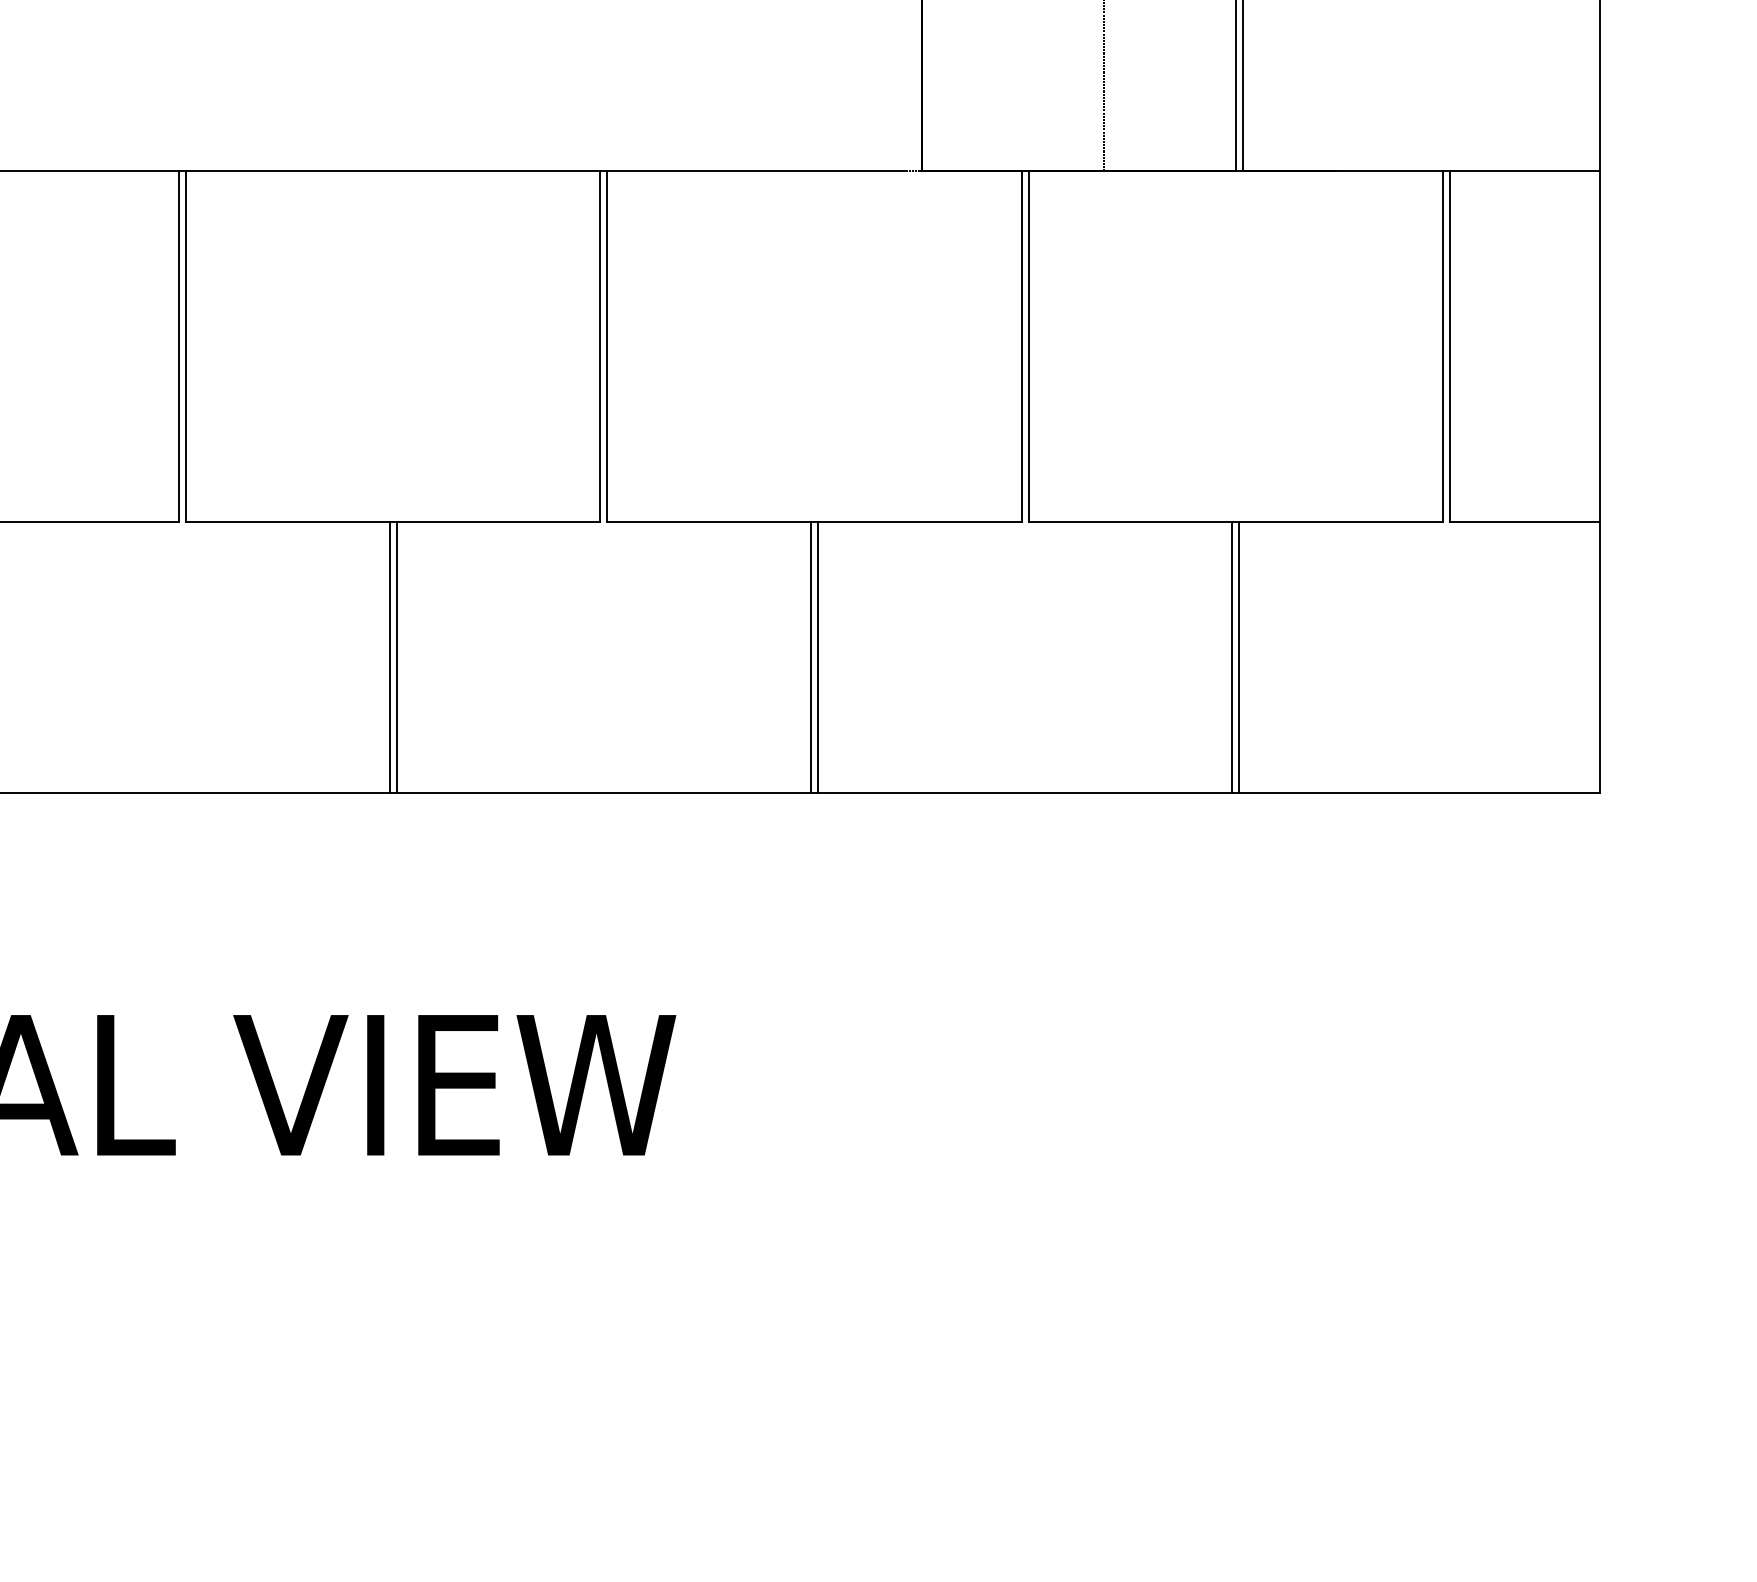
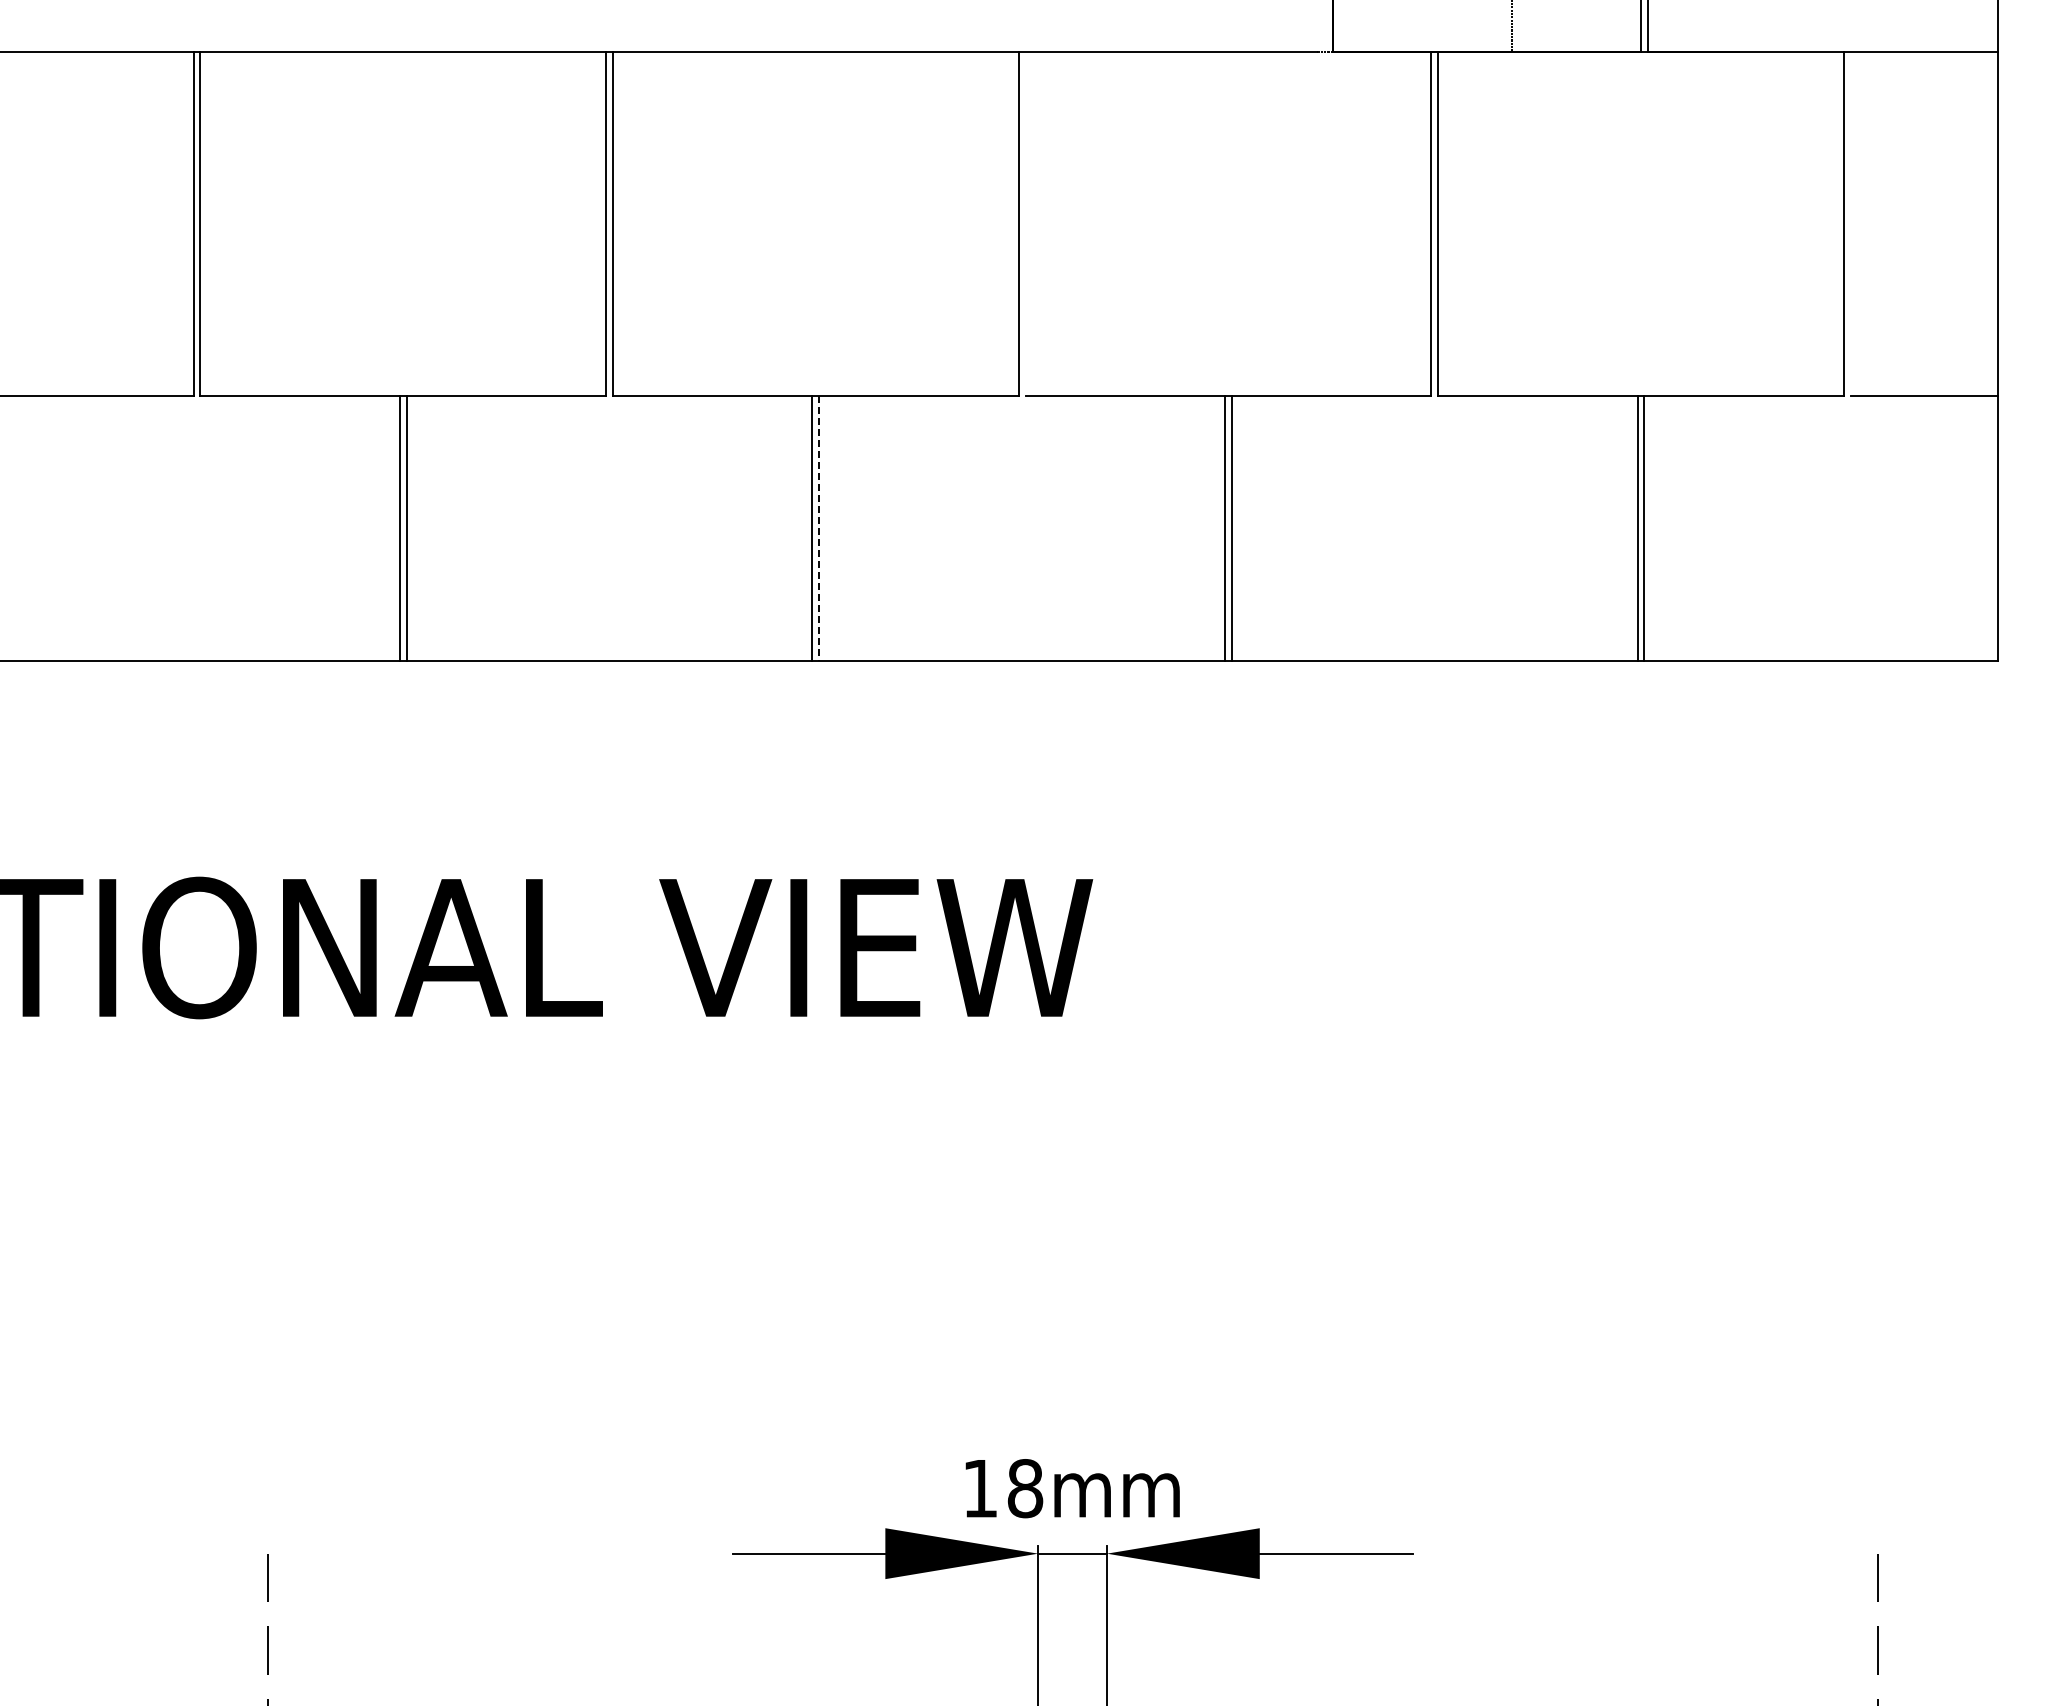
line: (607, 346) -> (1025, 224), removed
line: (1449, 346) -> (1850, 224), removed
line: (396, 657) -> (819, 528), solid -> dashed

